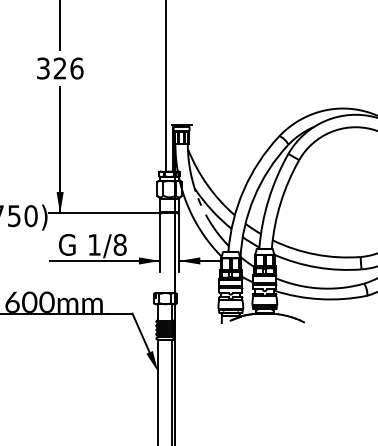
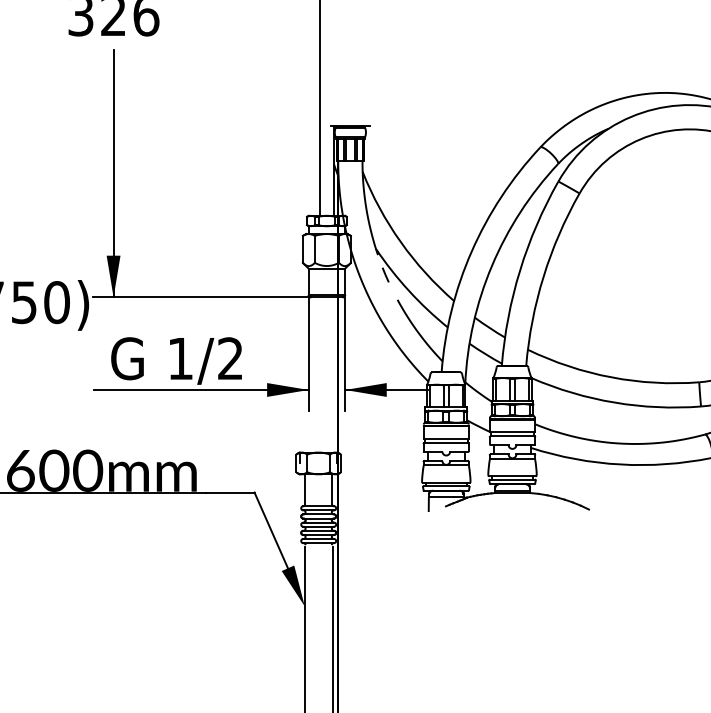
text: (119, 244) -> (229, 357), 1/8 -> 1/2

